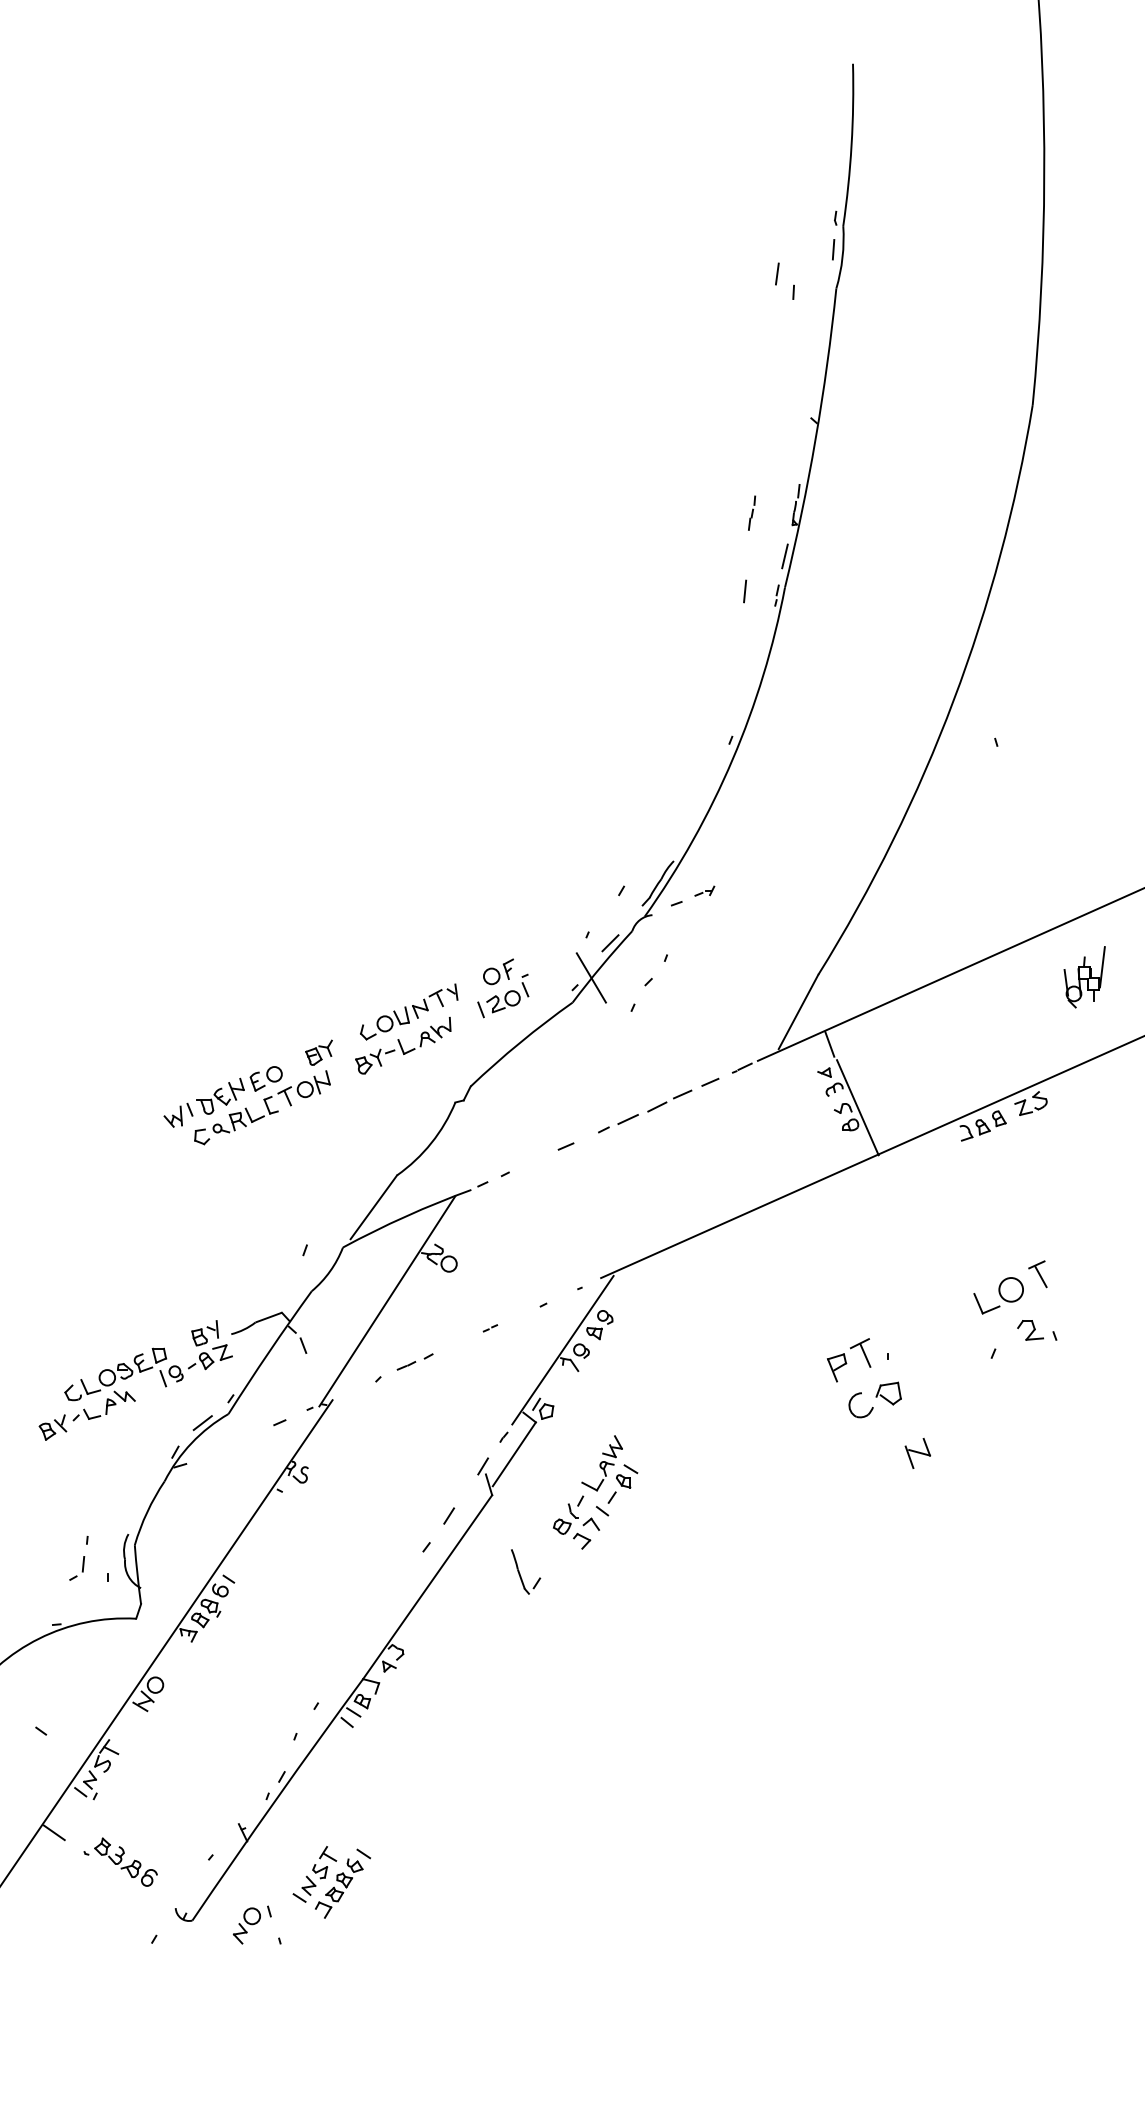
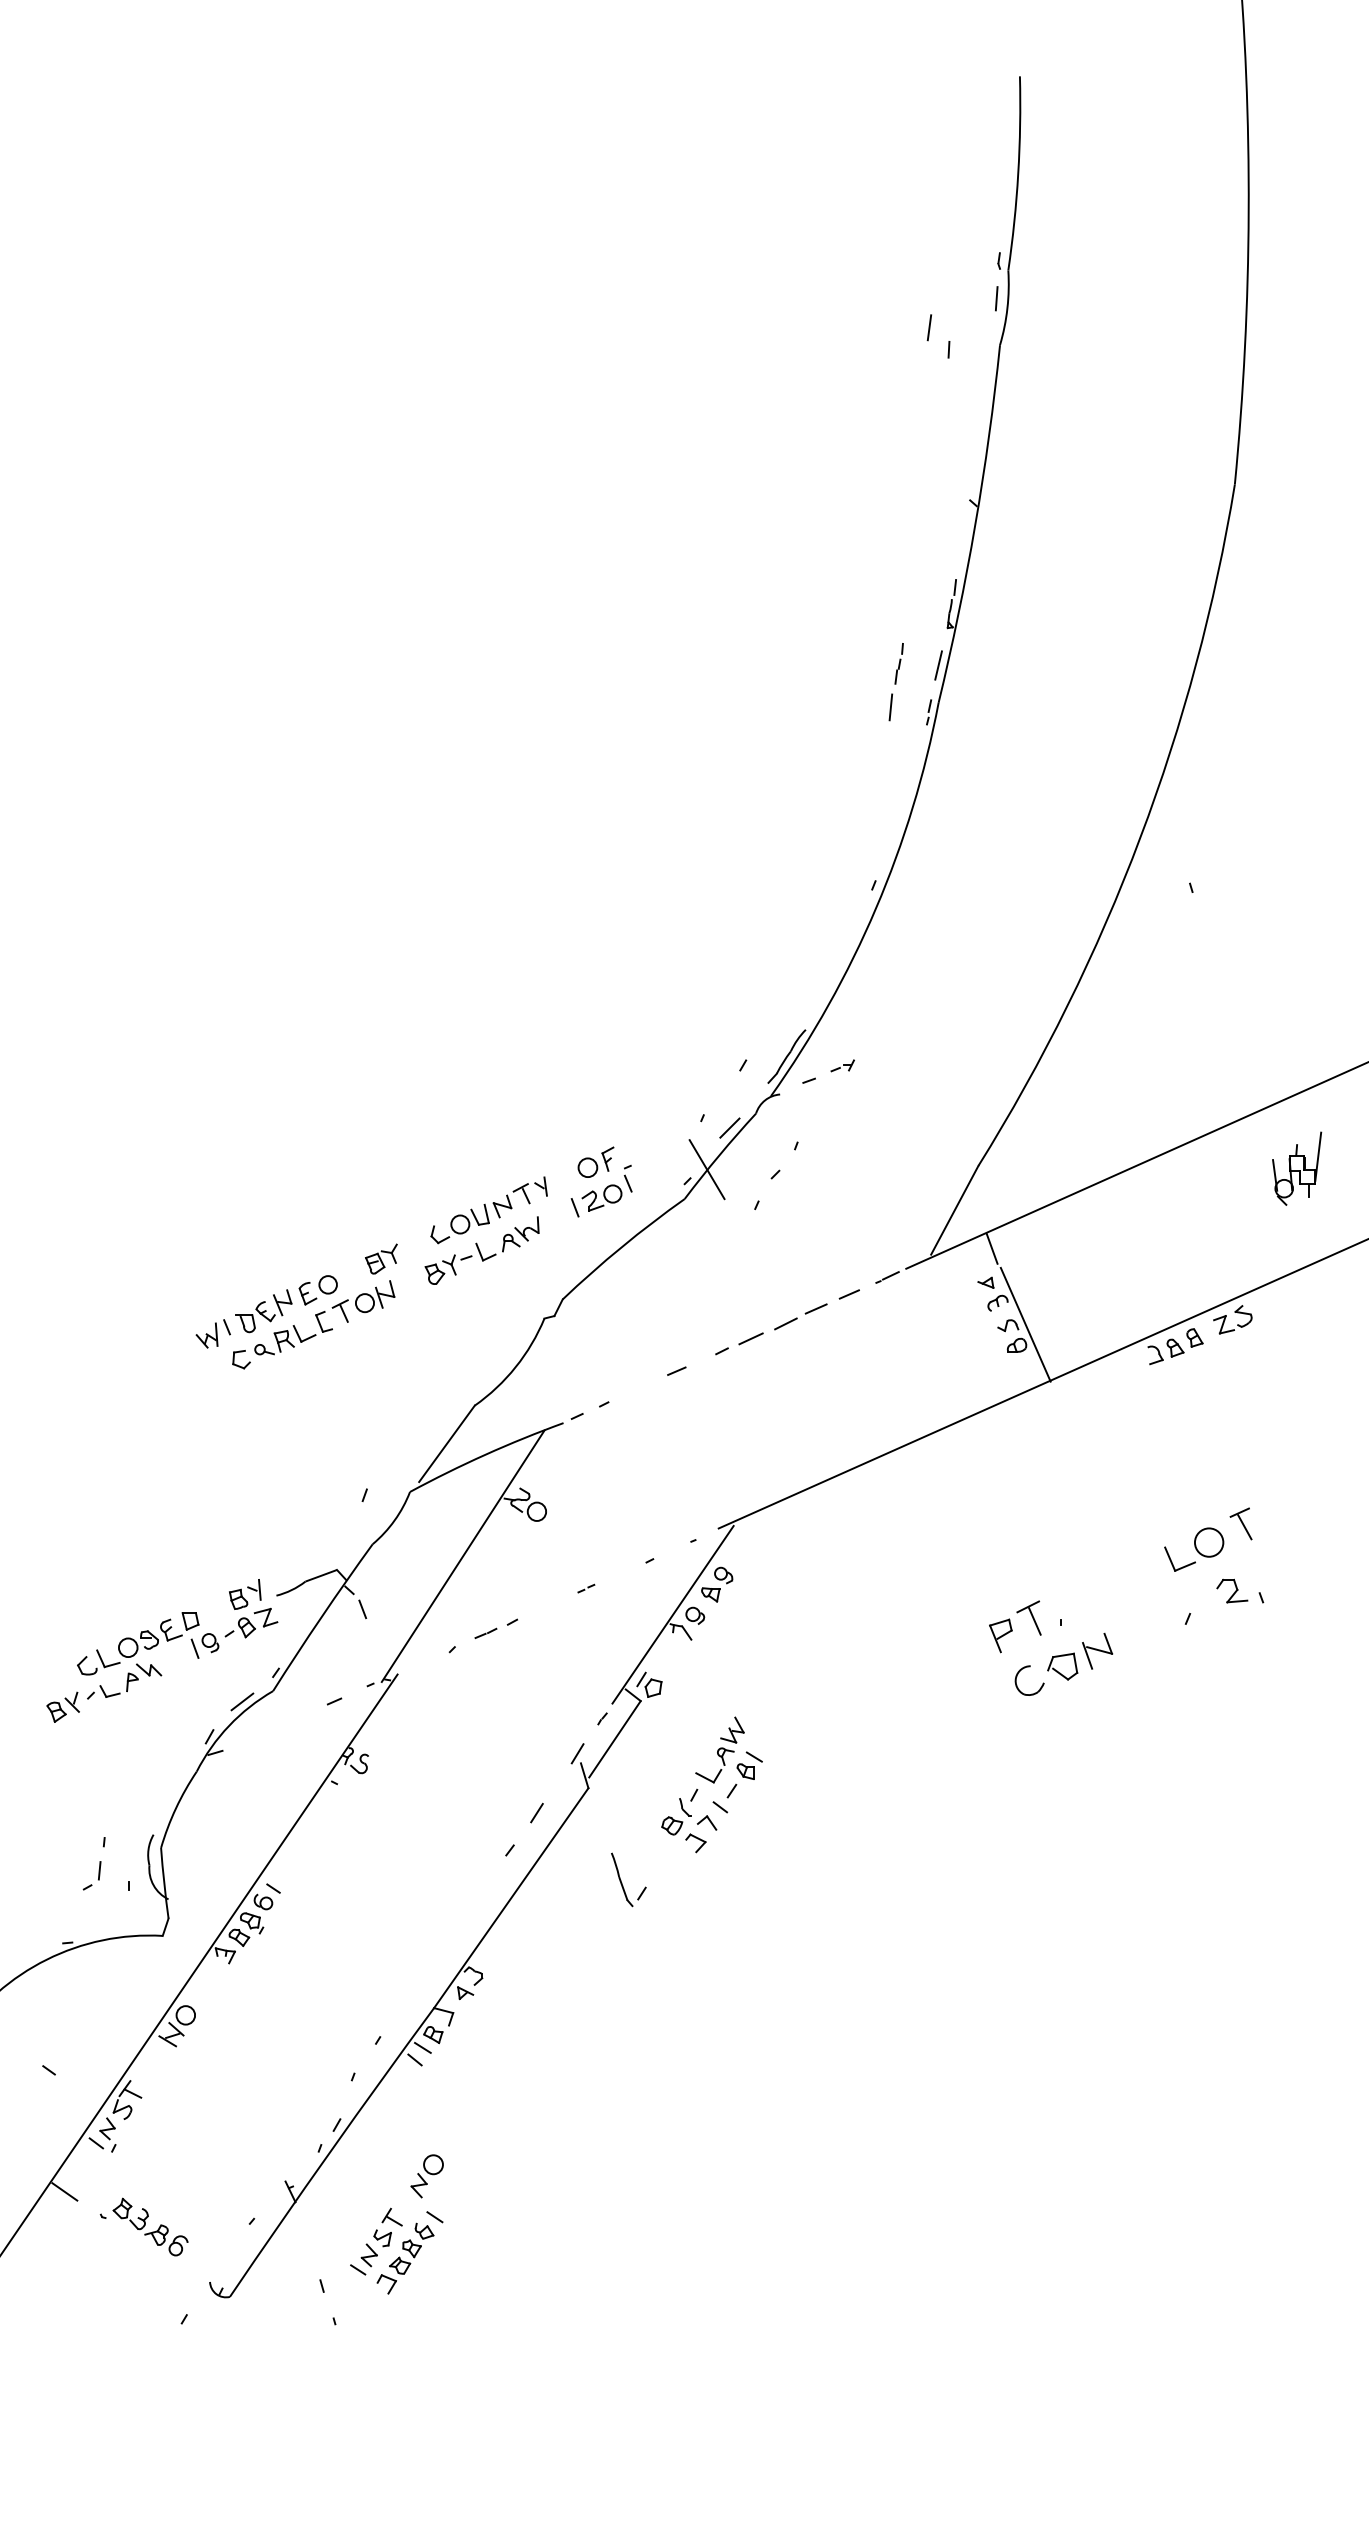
part: (751, 512) -> (898, 663), moved
part: (917, 1452) -> (1097, 1650), moved
part: (246, 1926) -> (426, 2176), moved

